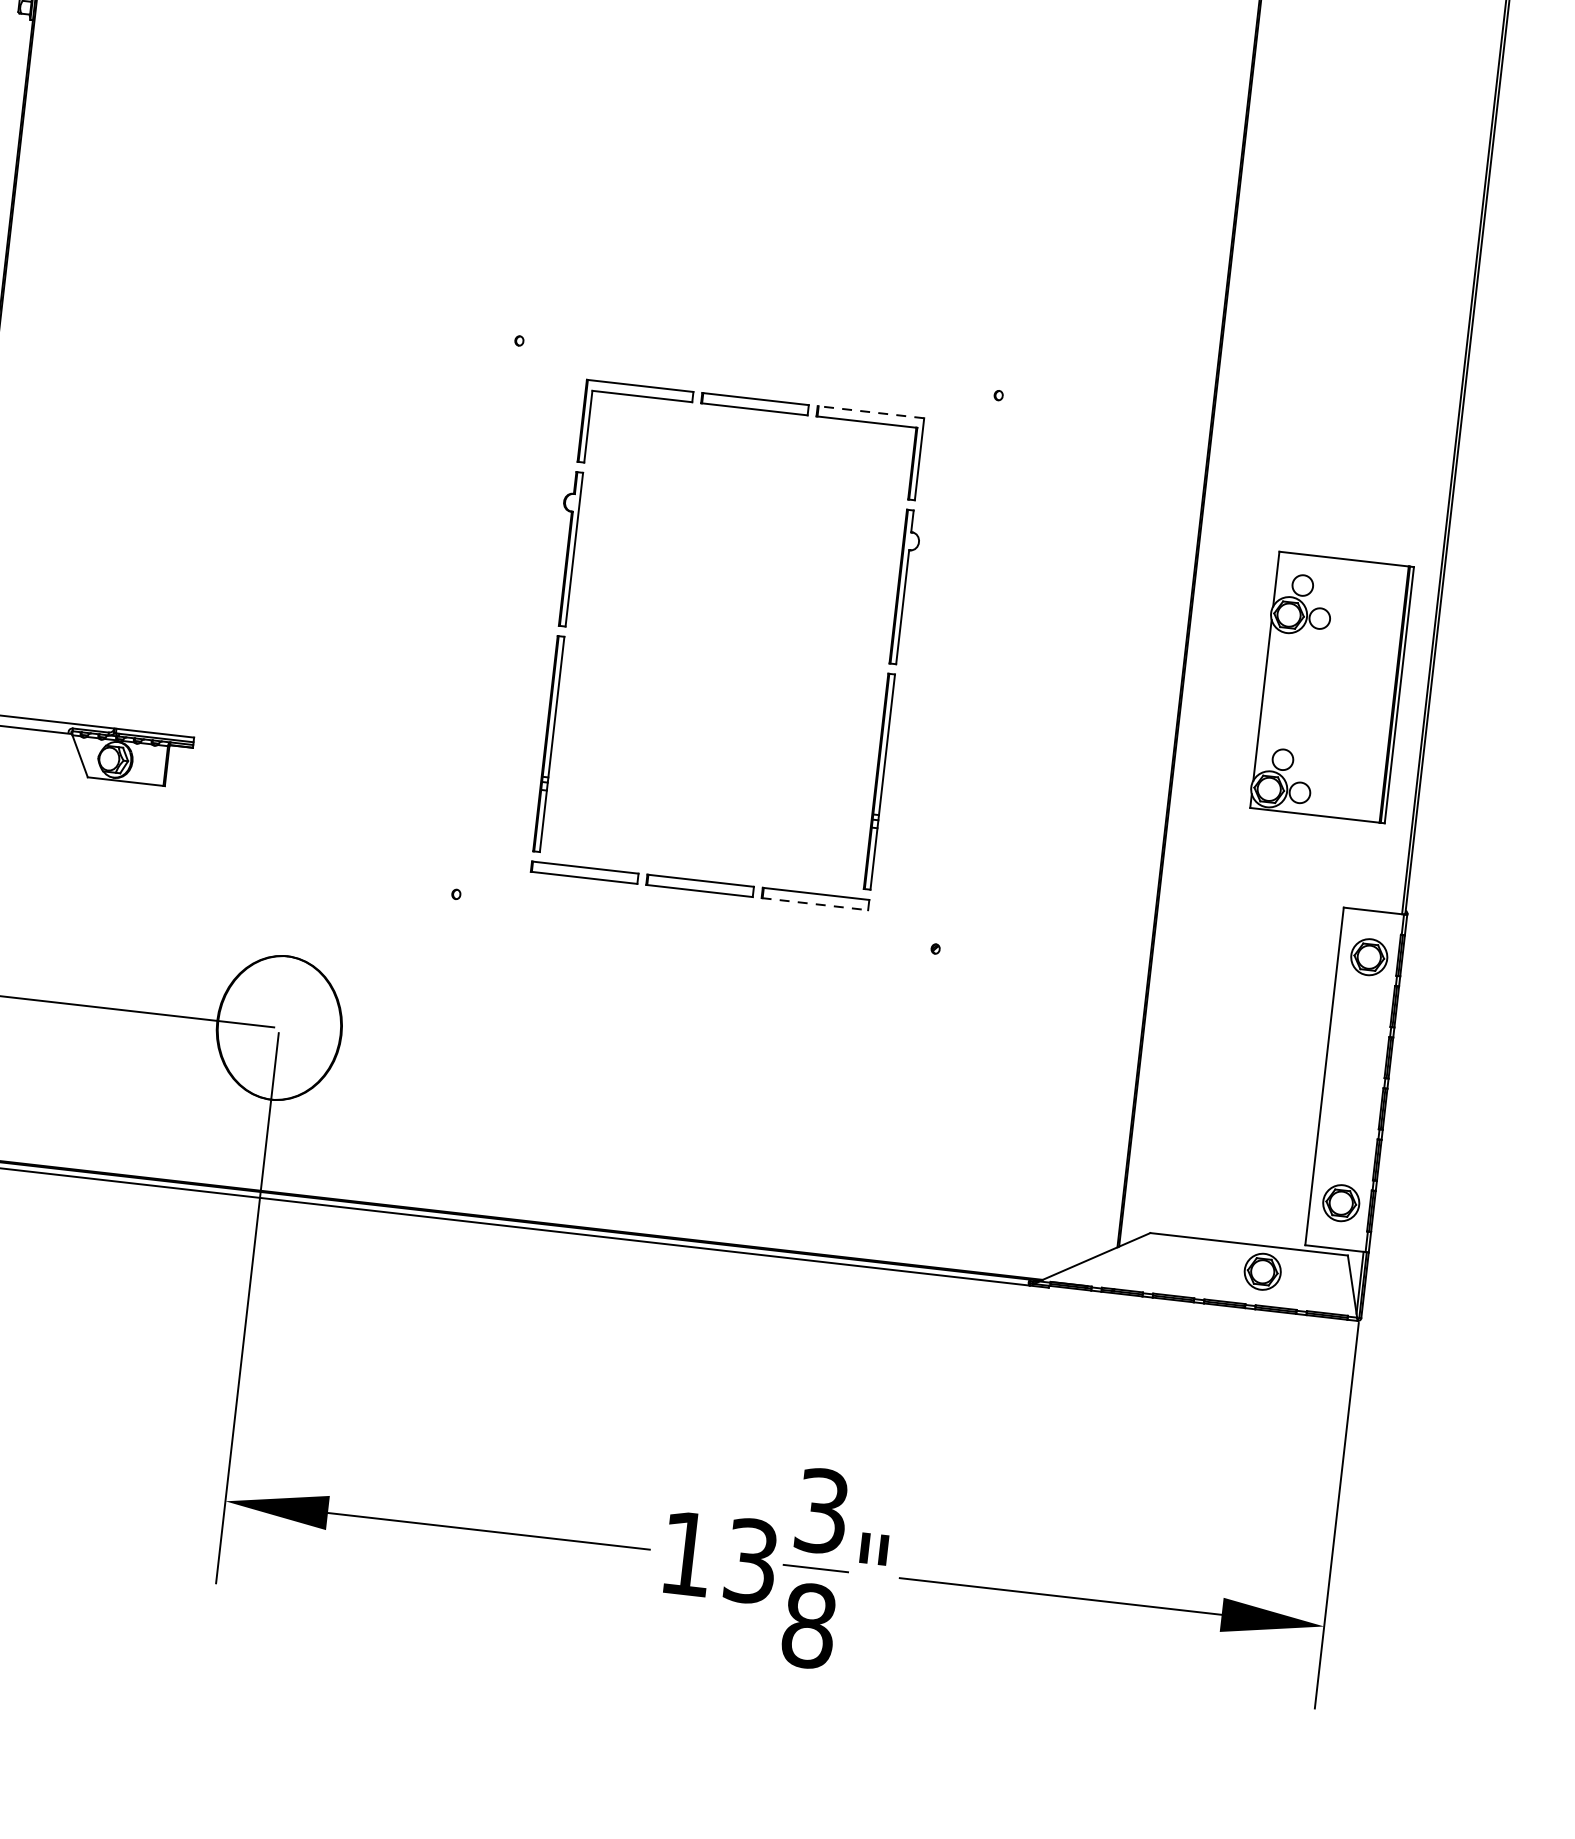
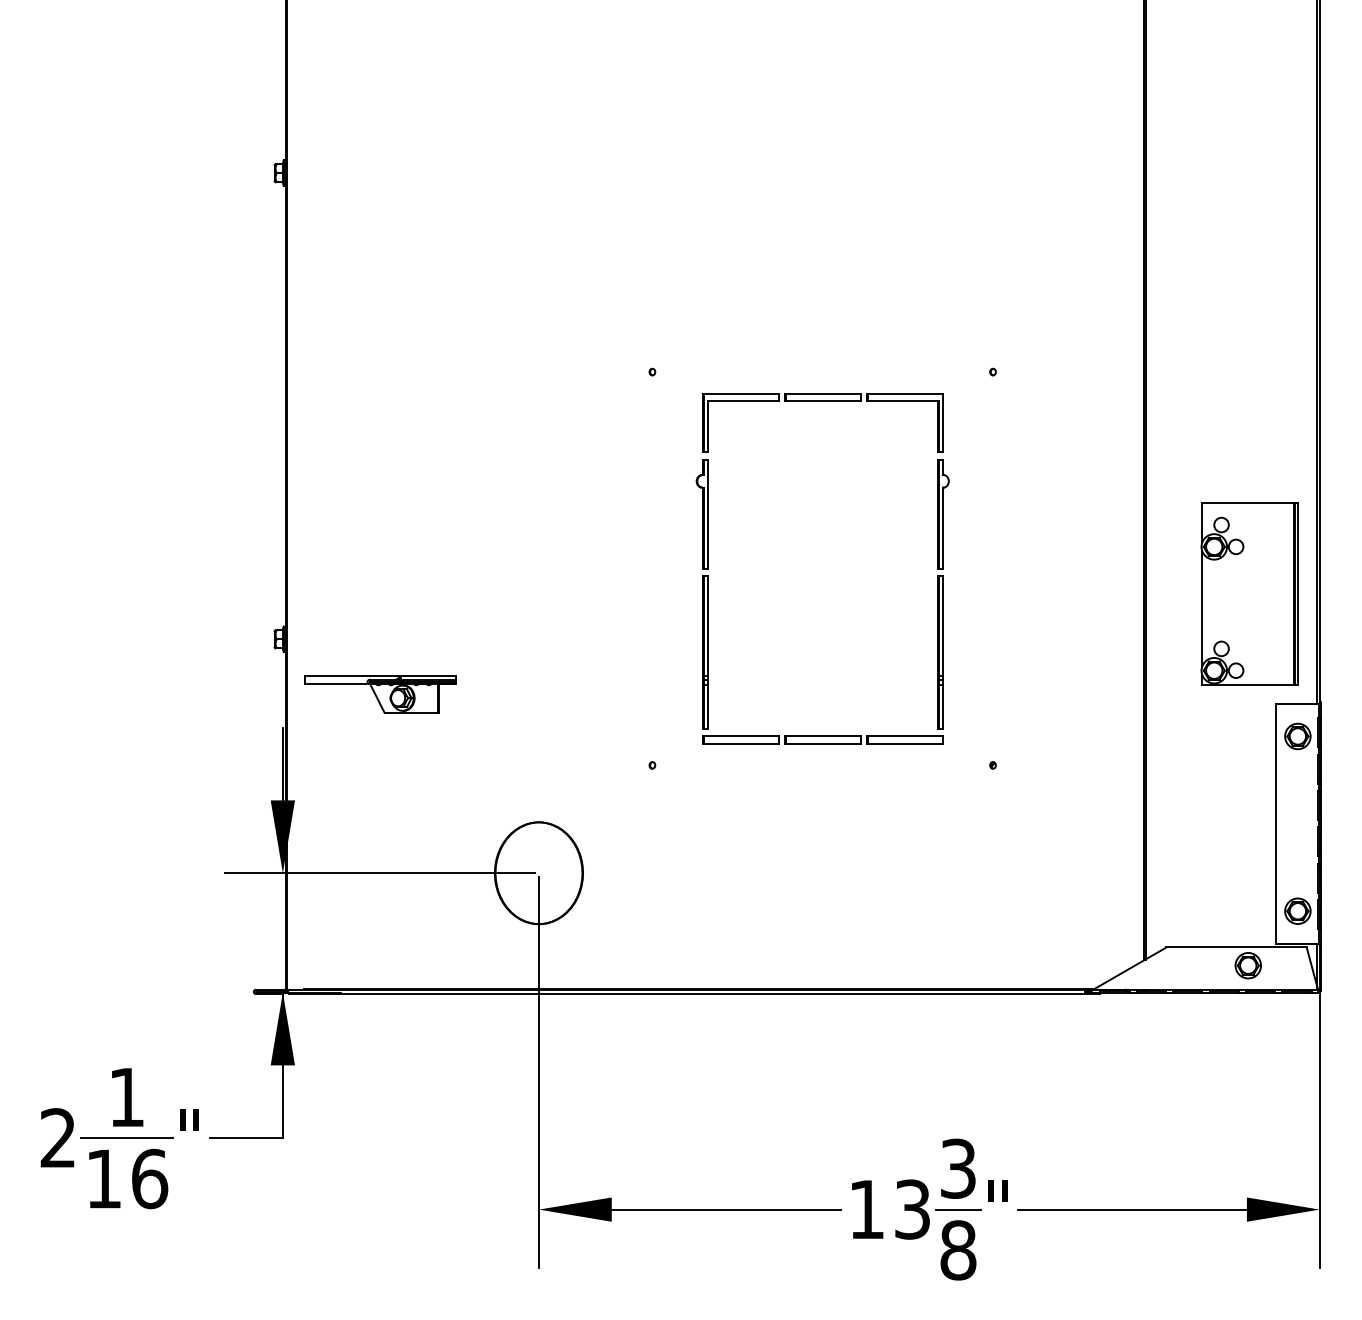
line: (870, 411) -> (904, 393), dashed -> solid
part: (1331, 686) -> (1249, 593), moved
line: (814, 904) -> (904, 743), dashed -> solid

